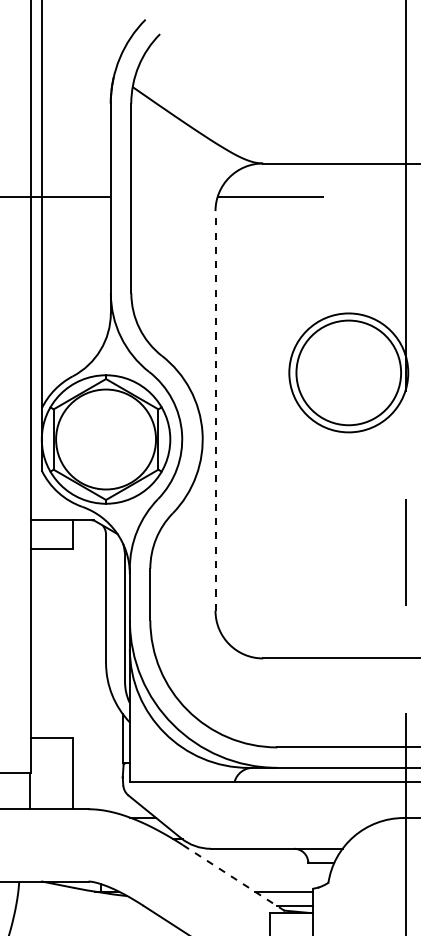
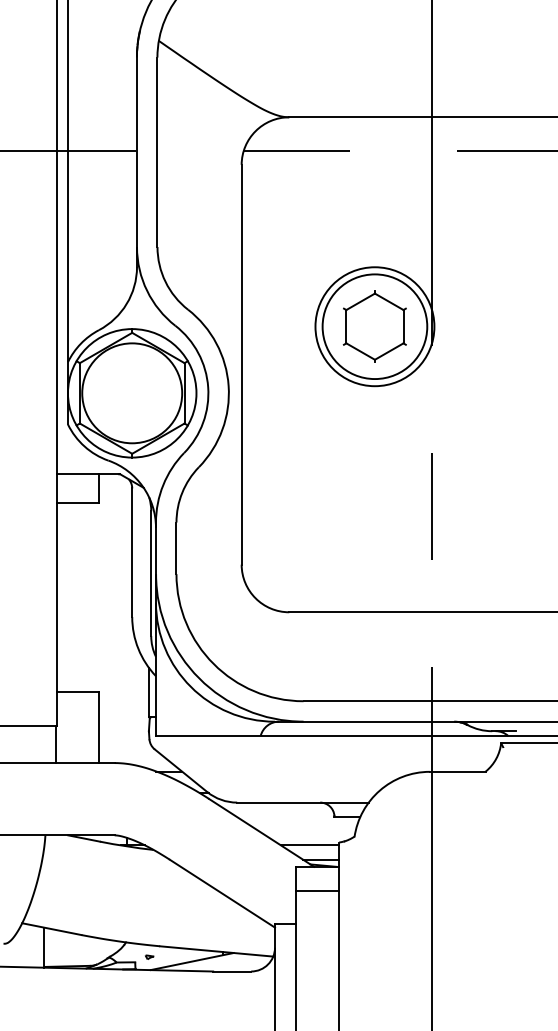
part: (348, 372) -> (374, 326), added
line: (215, 410) -> (241, 364), dashed -> solid
line: (235, 878) -> (261, 832), dashed -> solid

